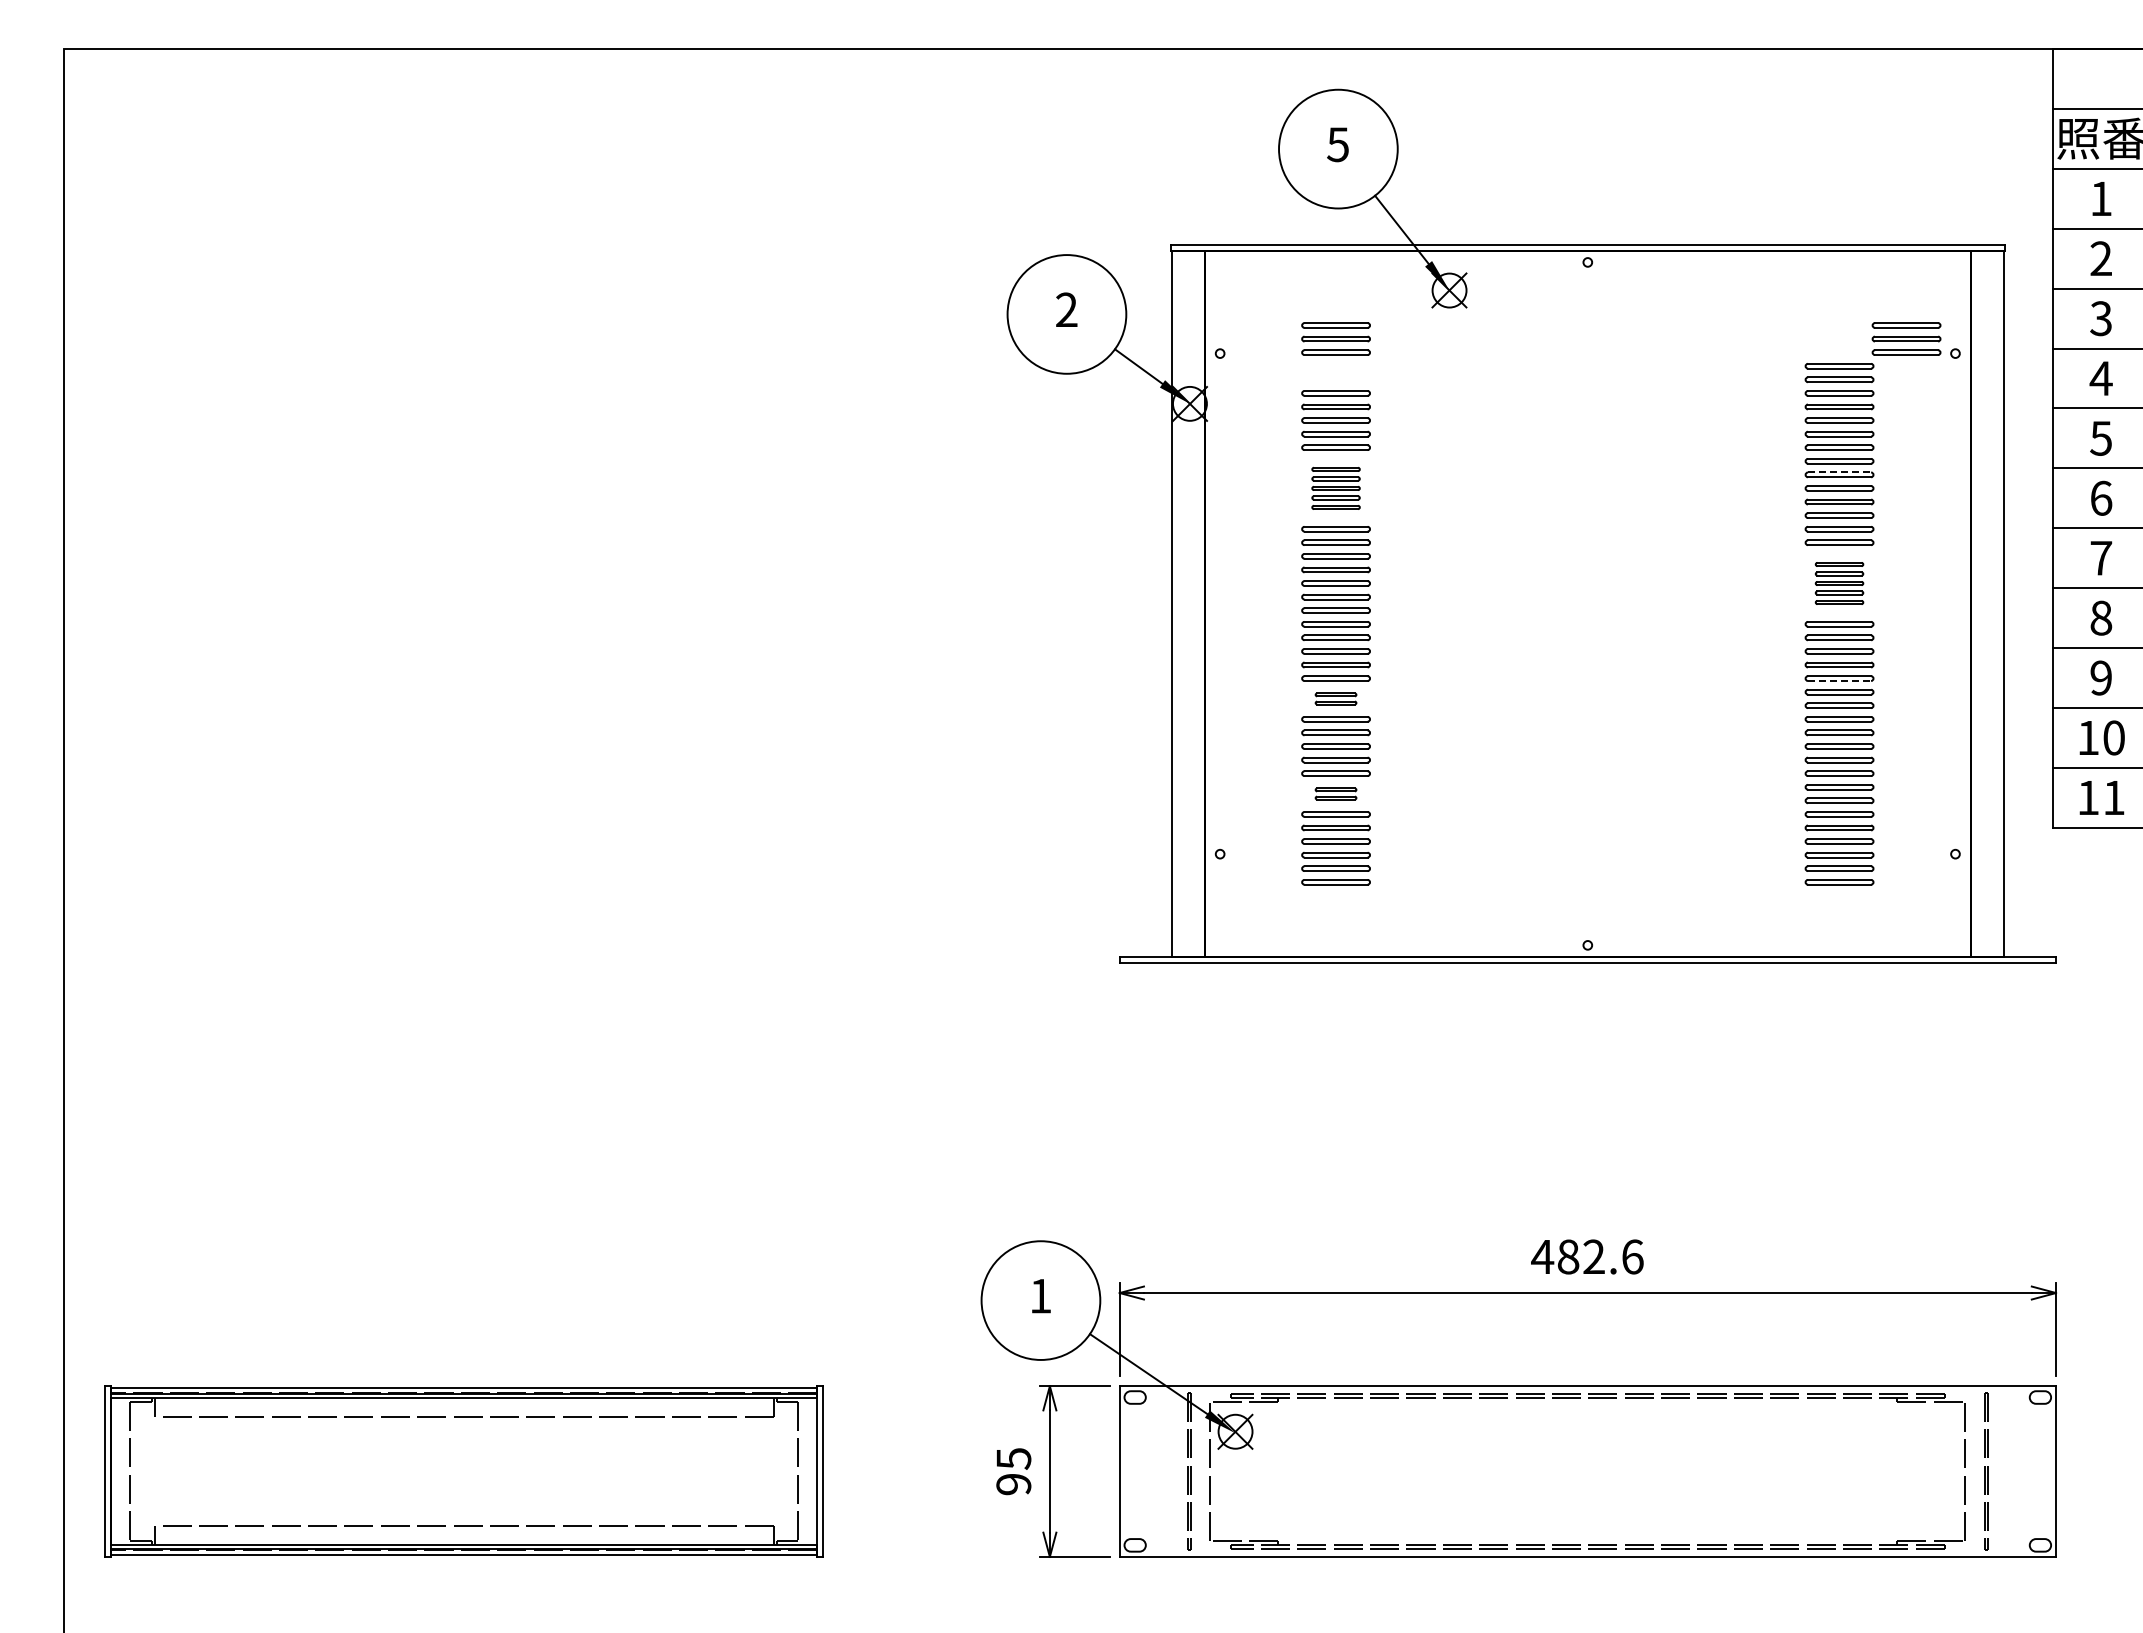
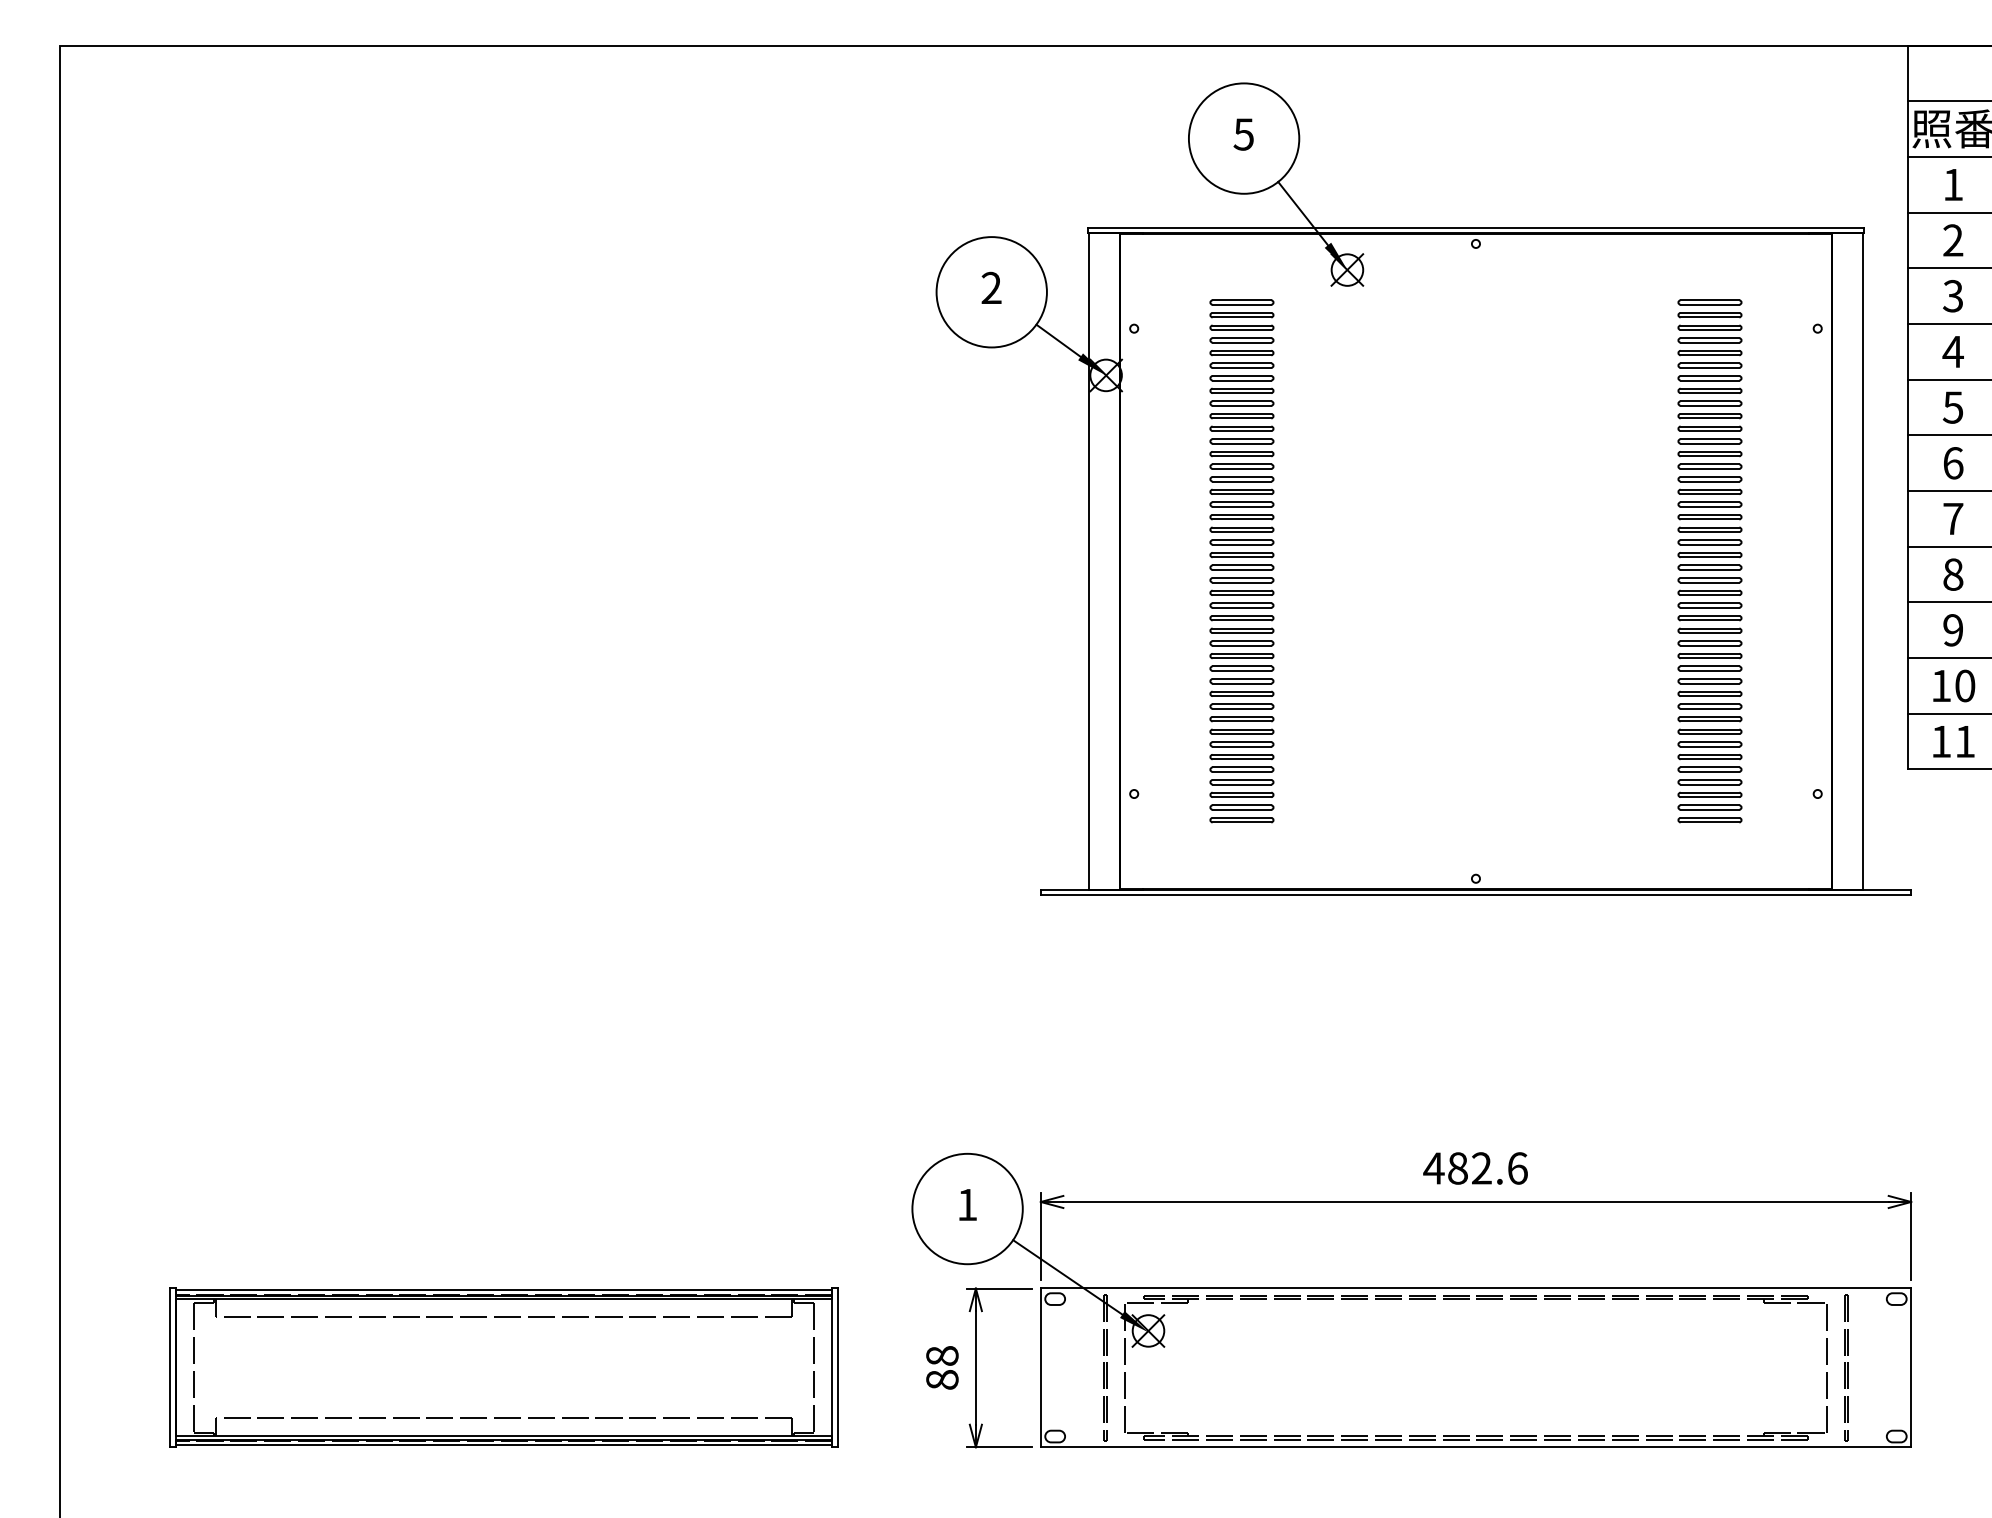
part: (1906, 338) -> (1709, 314), moved
part: (1335, 372) -> (1241, 346), added
line: (1839, 472) -> (1709, 439), dashed -> solid
part: (1335, 488) -> (1241, 454), size x1.43
part: (1839, 583) -> (1709, 542), size x1.43
line: (1839, 681) -> (1709, 633), dashed -> solid
part: (1335, 698) -> (1241, 649), size x1.67
part: (1335, 793) -> (1241, 737), size x1.67
part: (463, 1471) -> (503, 1367), moved
text: (1013, 1471) -> (942, 1367), 95 -> 88

